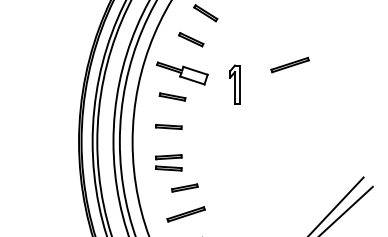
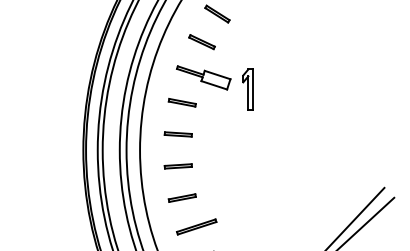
part: (289, 64) -> (306, 68), removed
part: (182, 73) -> (203, 77), moved
part: (168, 168) -> (177, 178), removed
part: (184, 187) -> (181, 197), moved

